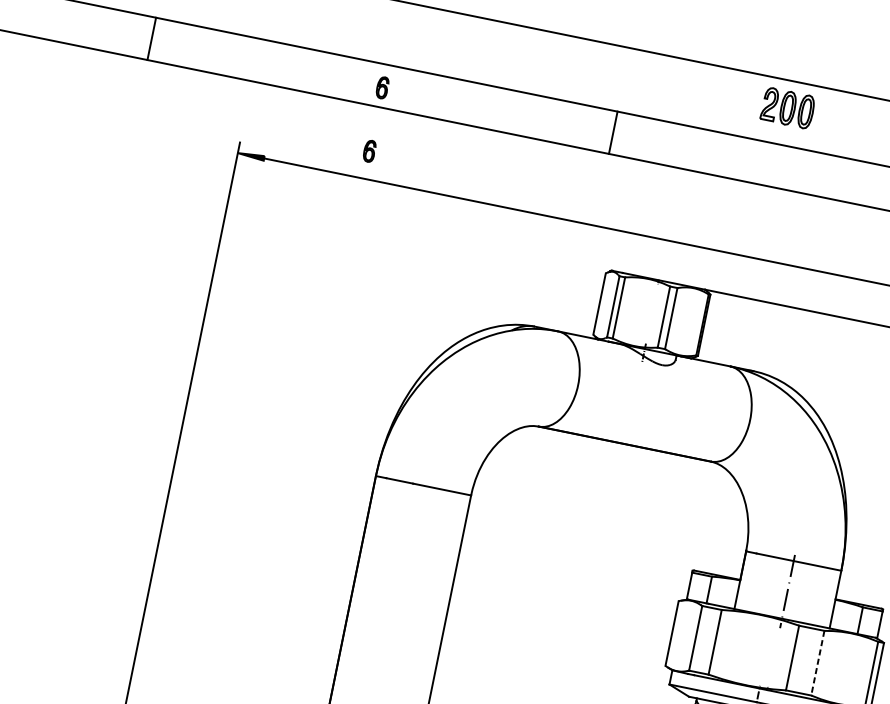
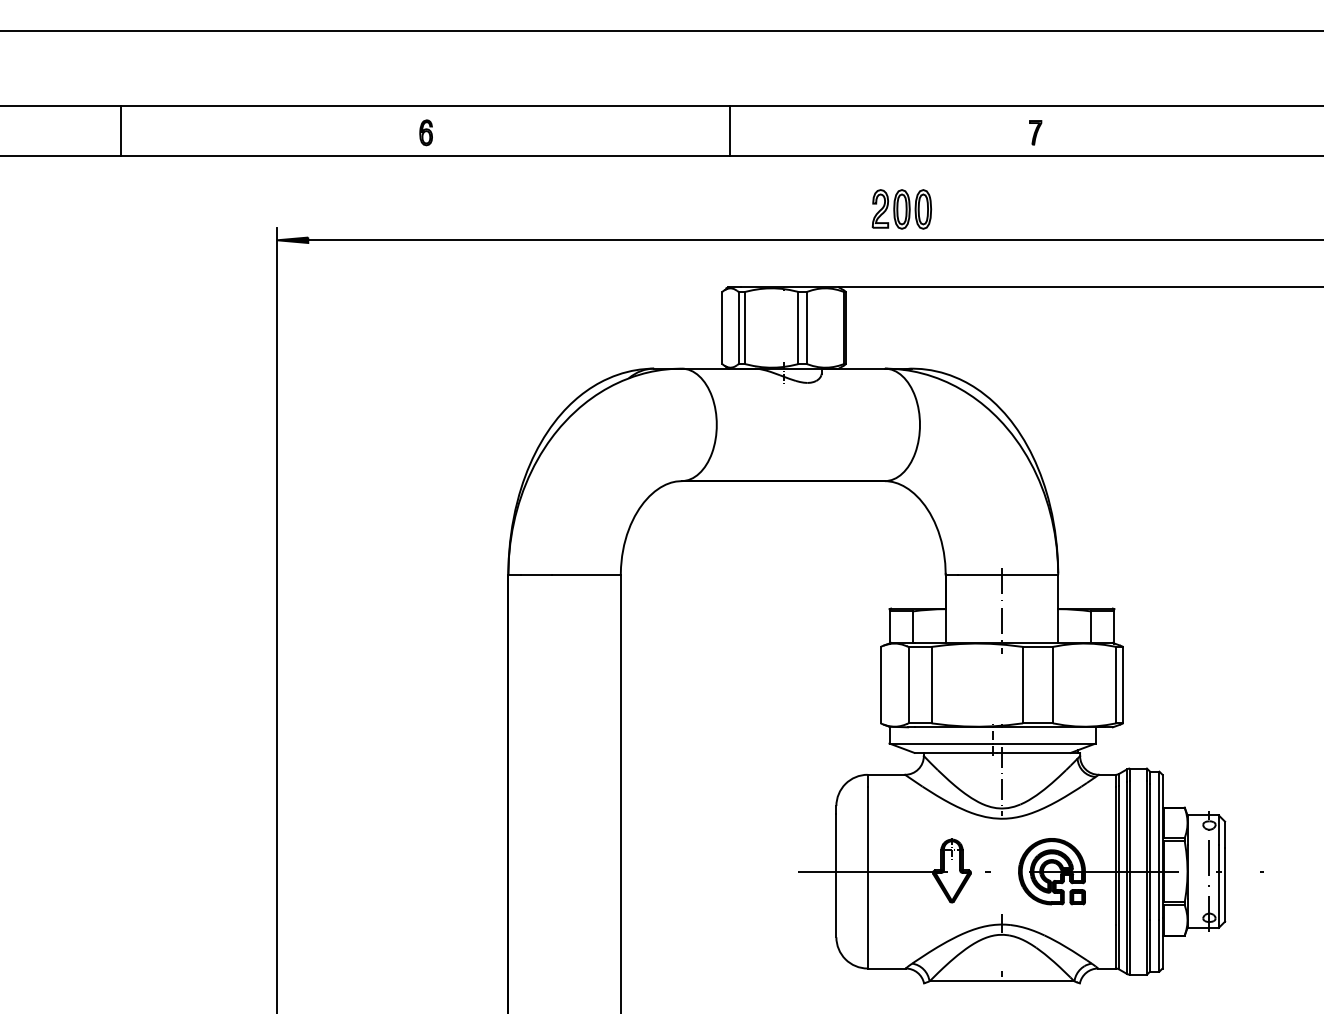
line: (152, 38) -> (121, 130), moved
part: (787, 108) -> (901, 209), moved
line: (613, 132) -> (730, 130), moved
part: (369, 150) -> (425, 207), removed
line: (817, 663) -> (1052, 685), dashed -> solid

